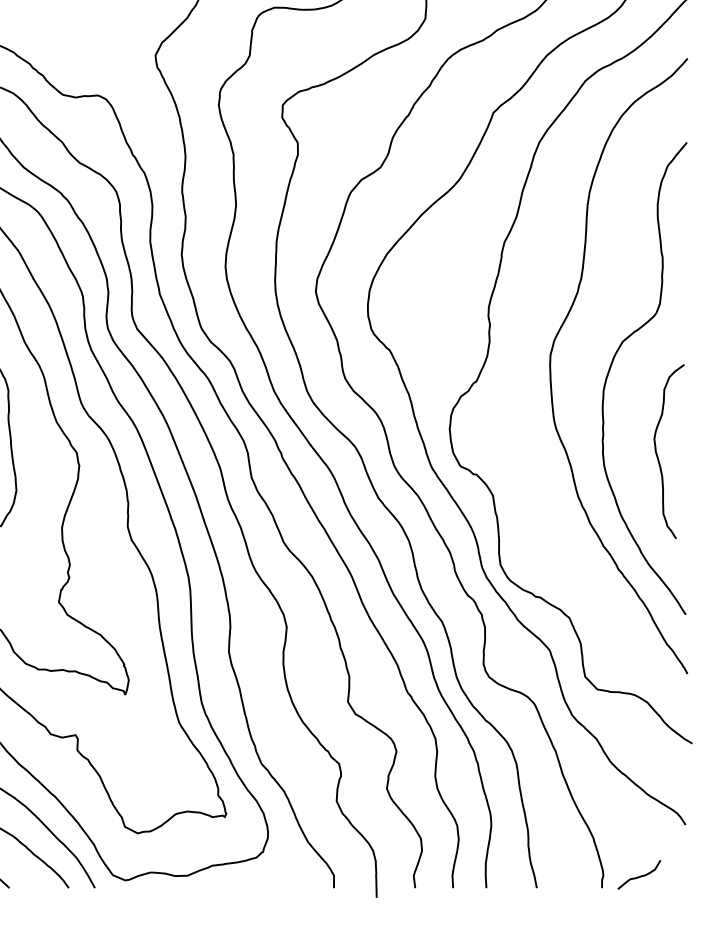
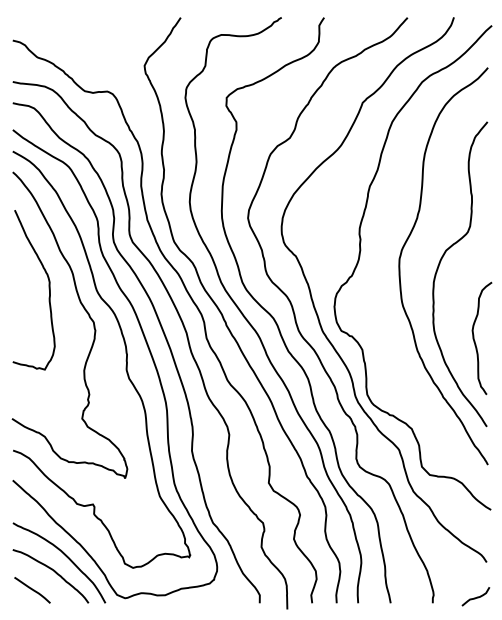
curve: (658, 454) -> (475, 340), moved
curve: (638, 876) -> (475, 597), moved

